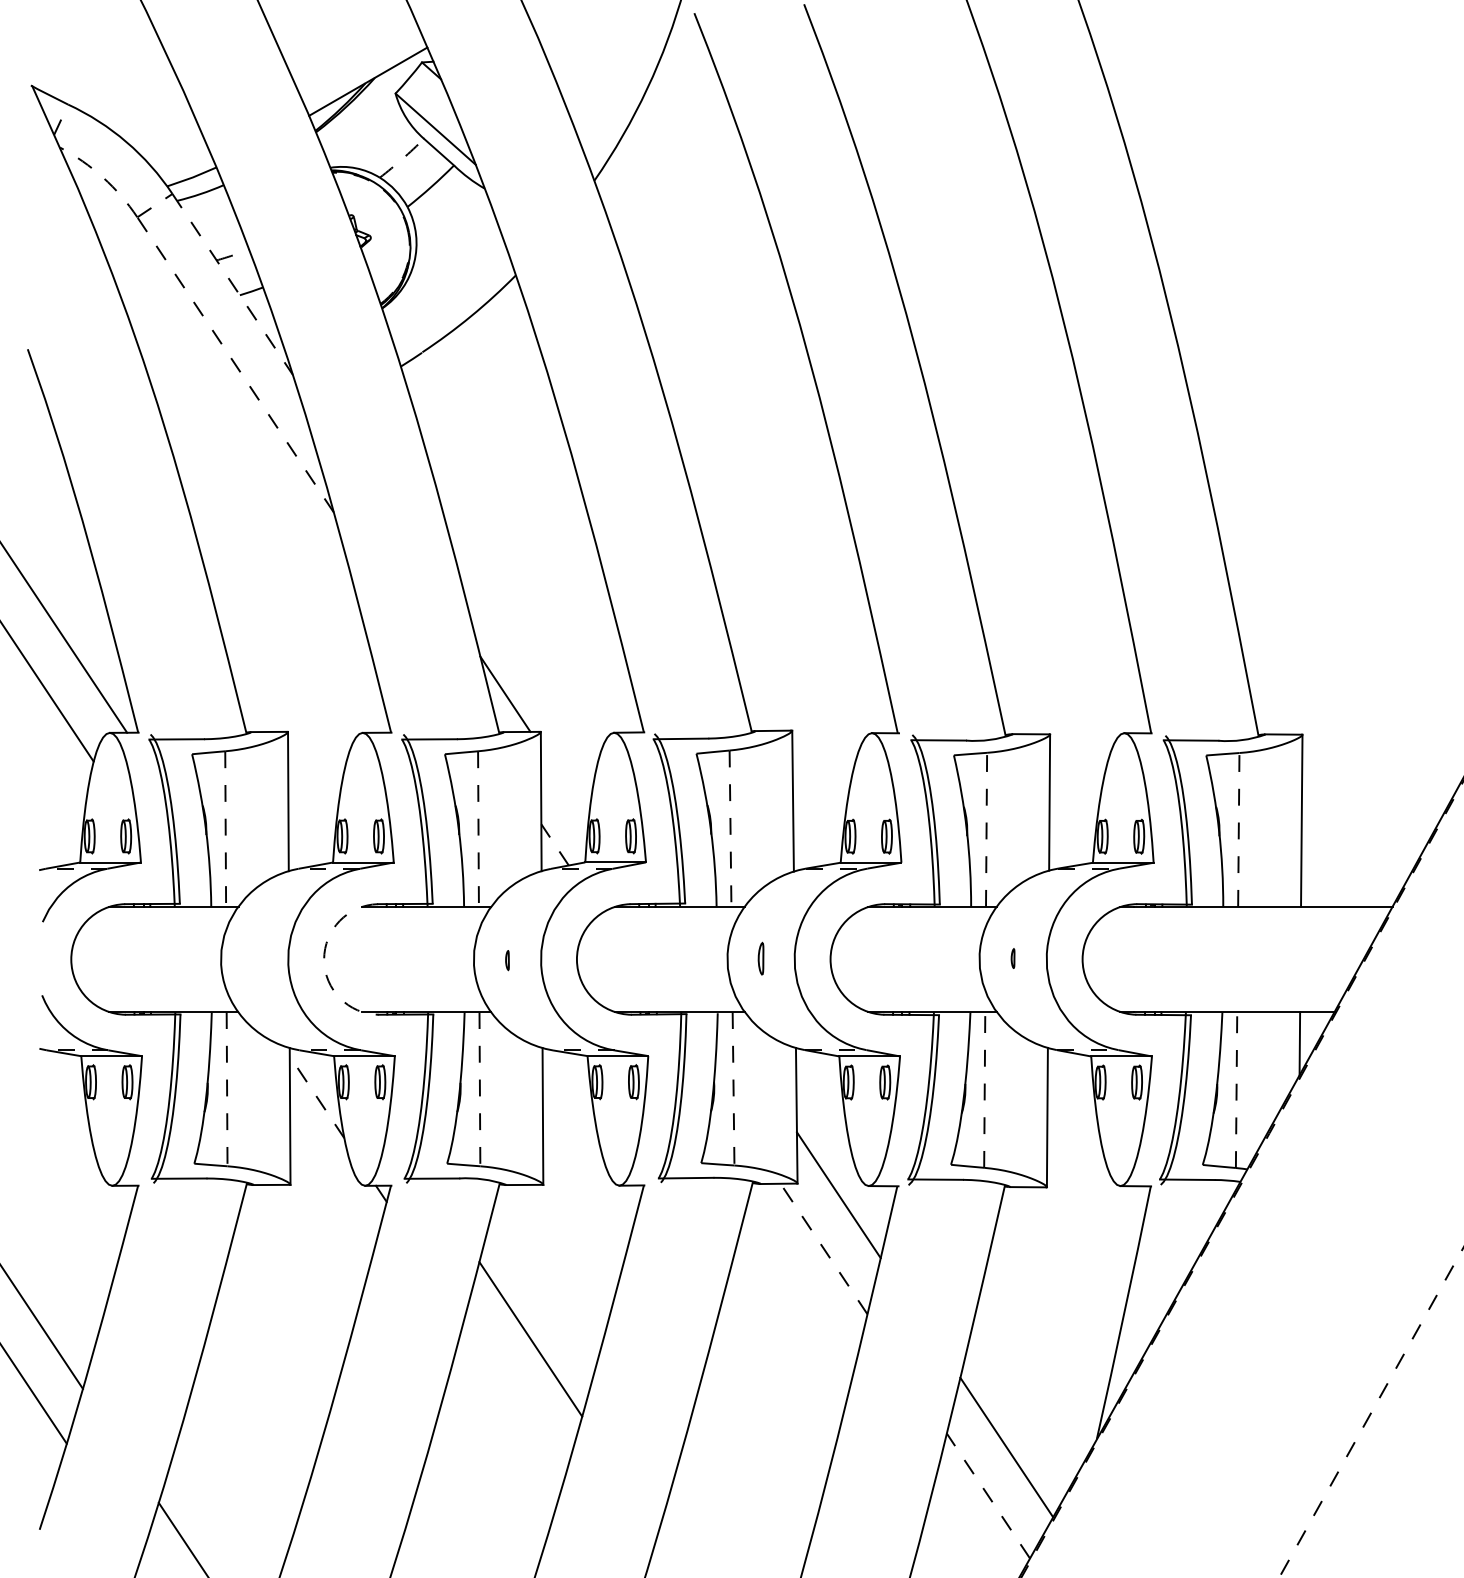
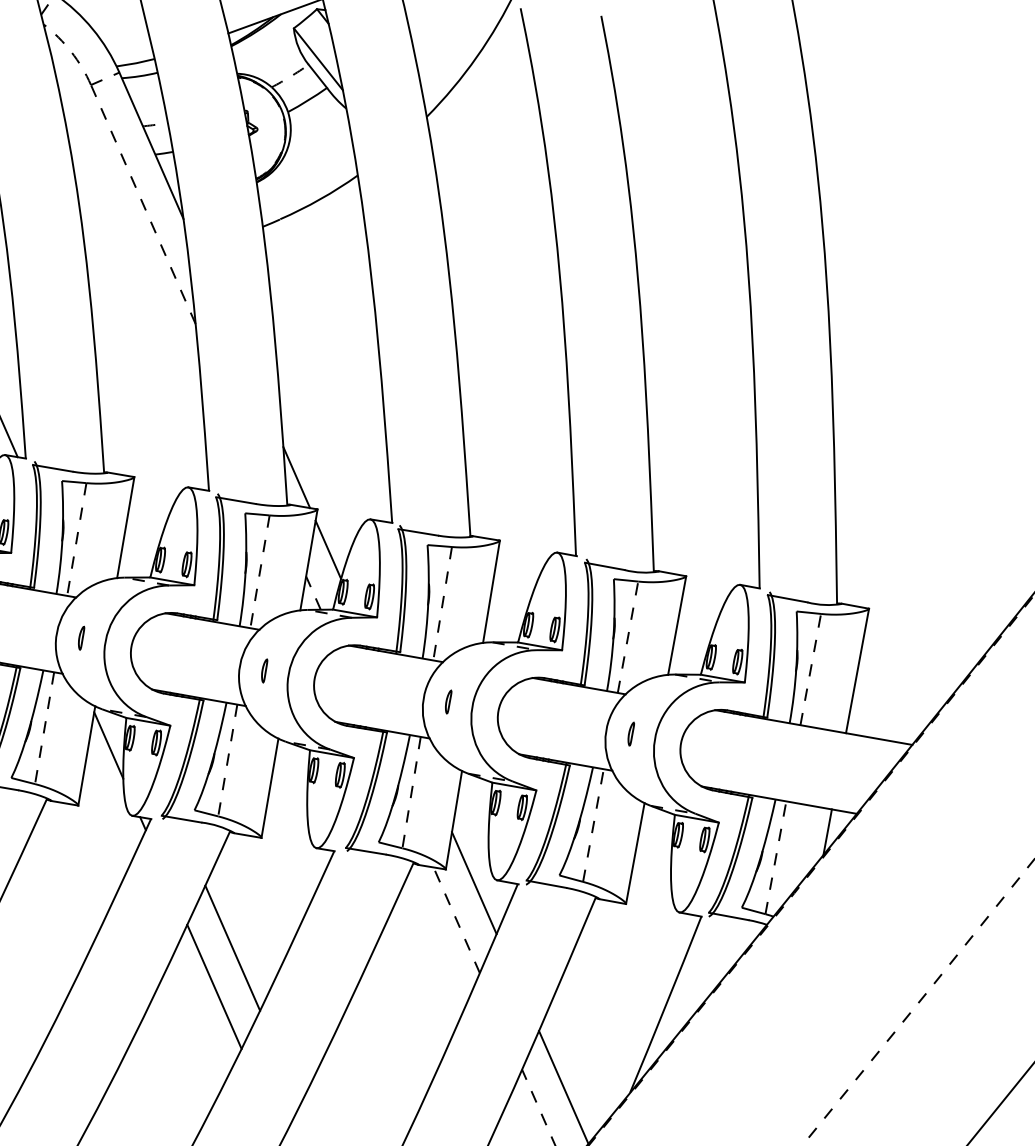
line: (232, 284) -> (151, 145), dashed -> solid
line: (564, 783) -> (328, 549), added
part: (1012, 958) -> (630, 733), size x1.67
part: (254, 959) -> (81, 637), added
arc: (324, 959) -> (131, 646), dashed -> solid
part: (507, 960) -> (264, 670), size x1.67
line: (316, 1096) -> (108, 744), dashed -> solid
line: (515, 1395) -> (214, 986), added

